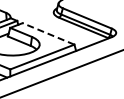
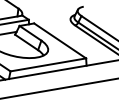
line: (48, 33) -> (60, 40), dashed -> solid

